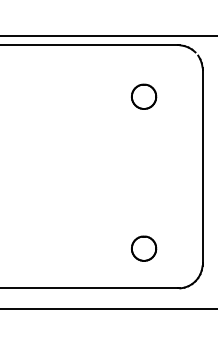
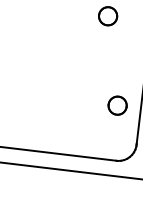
part: (144, 248) -> (117, 105), moved

